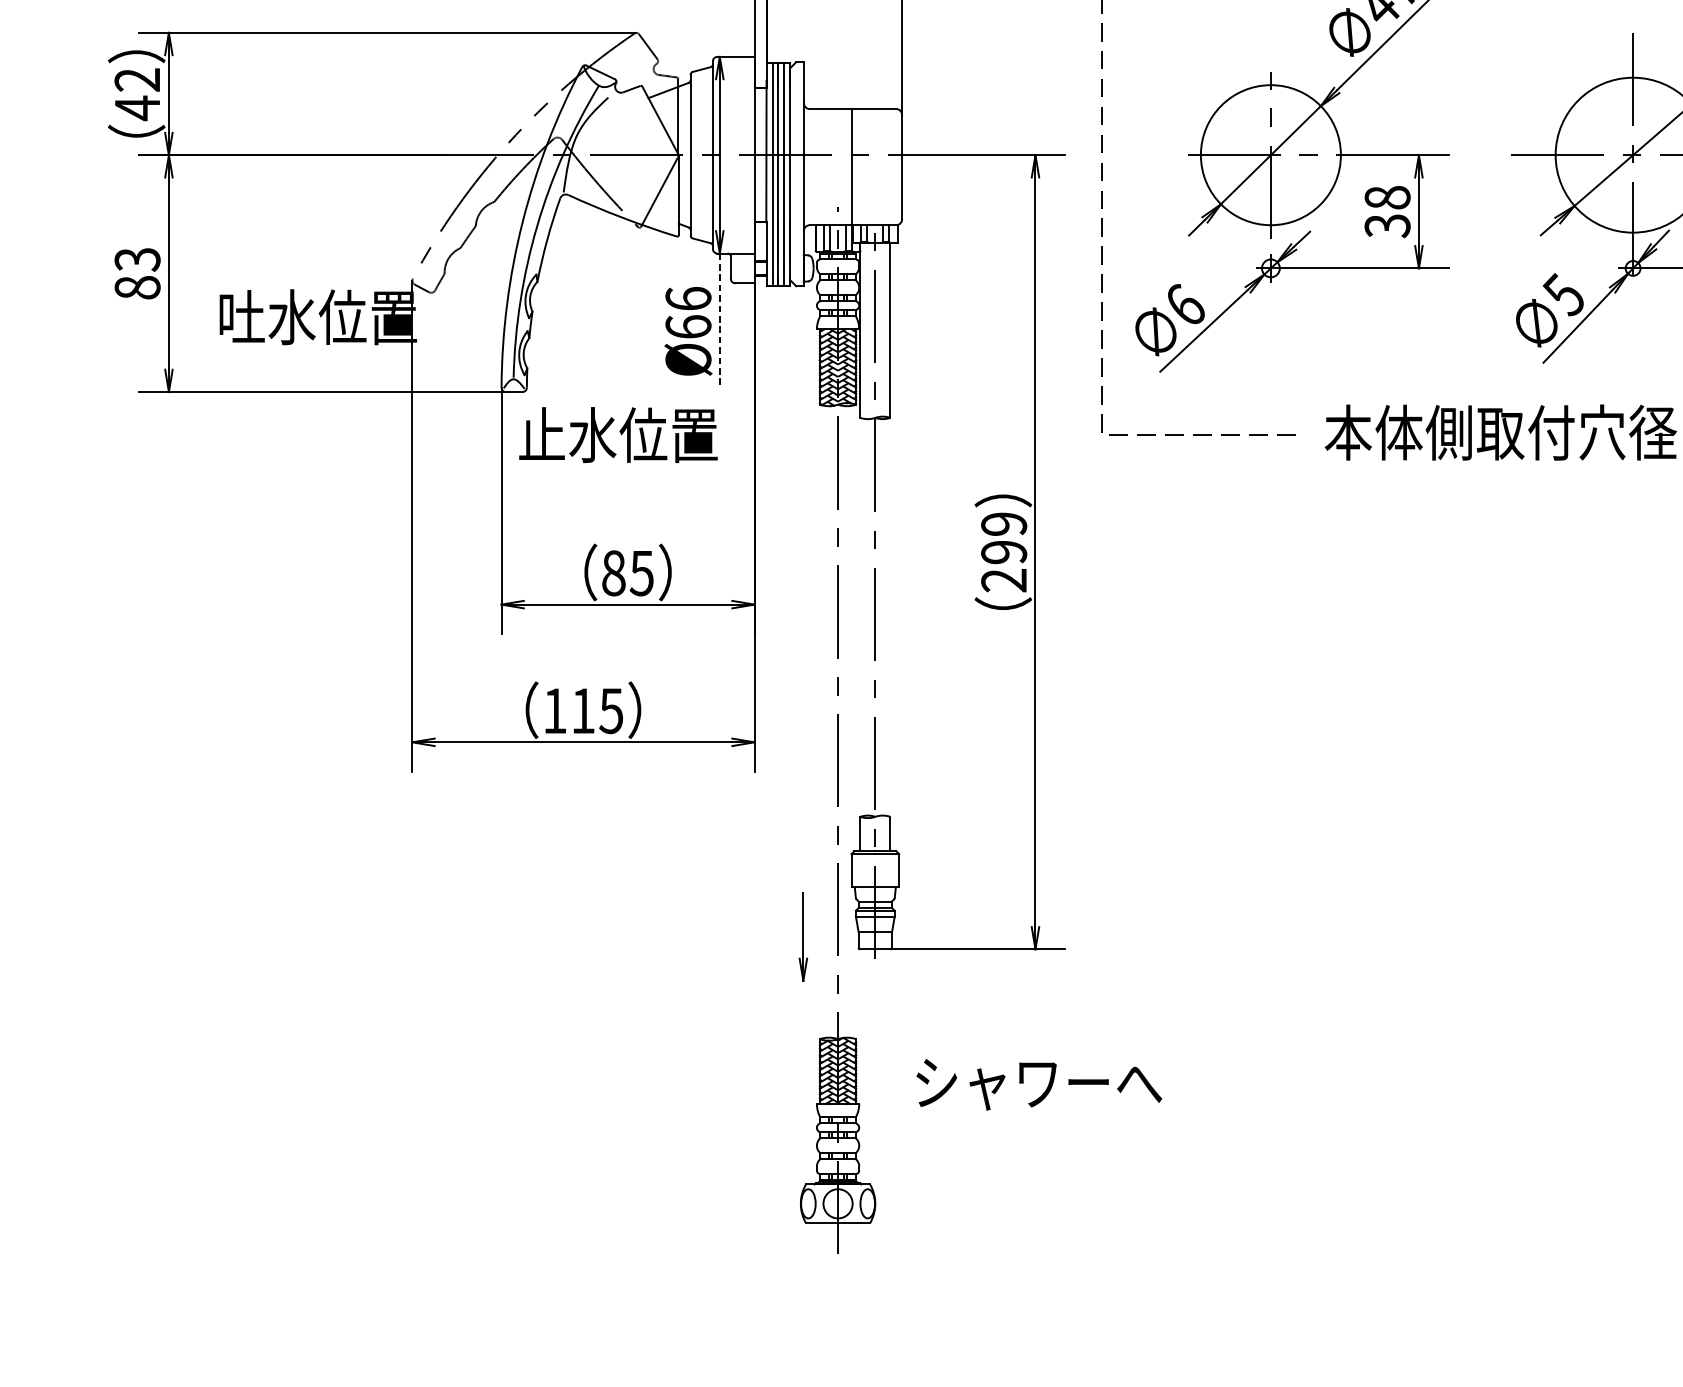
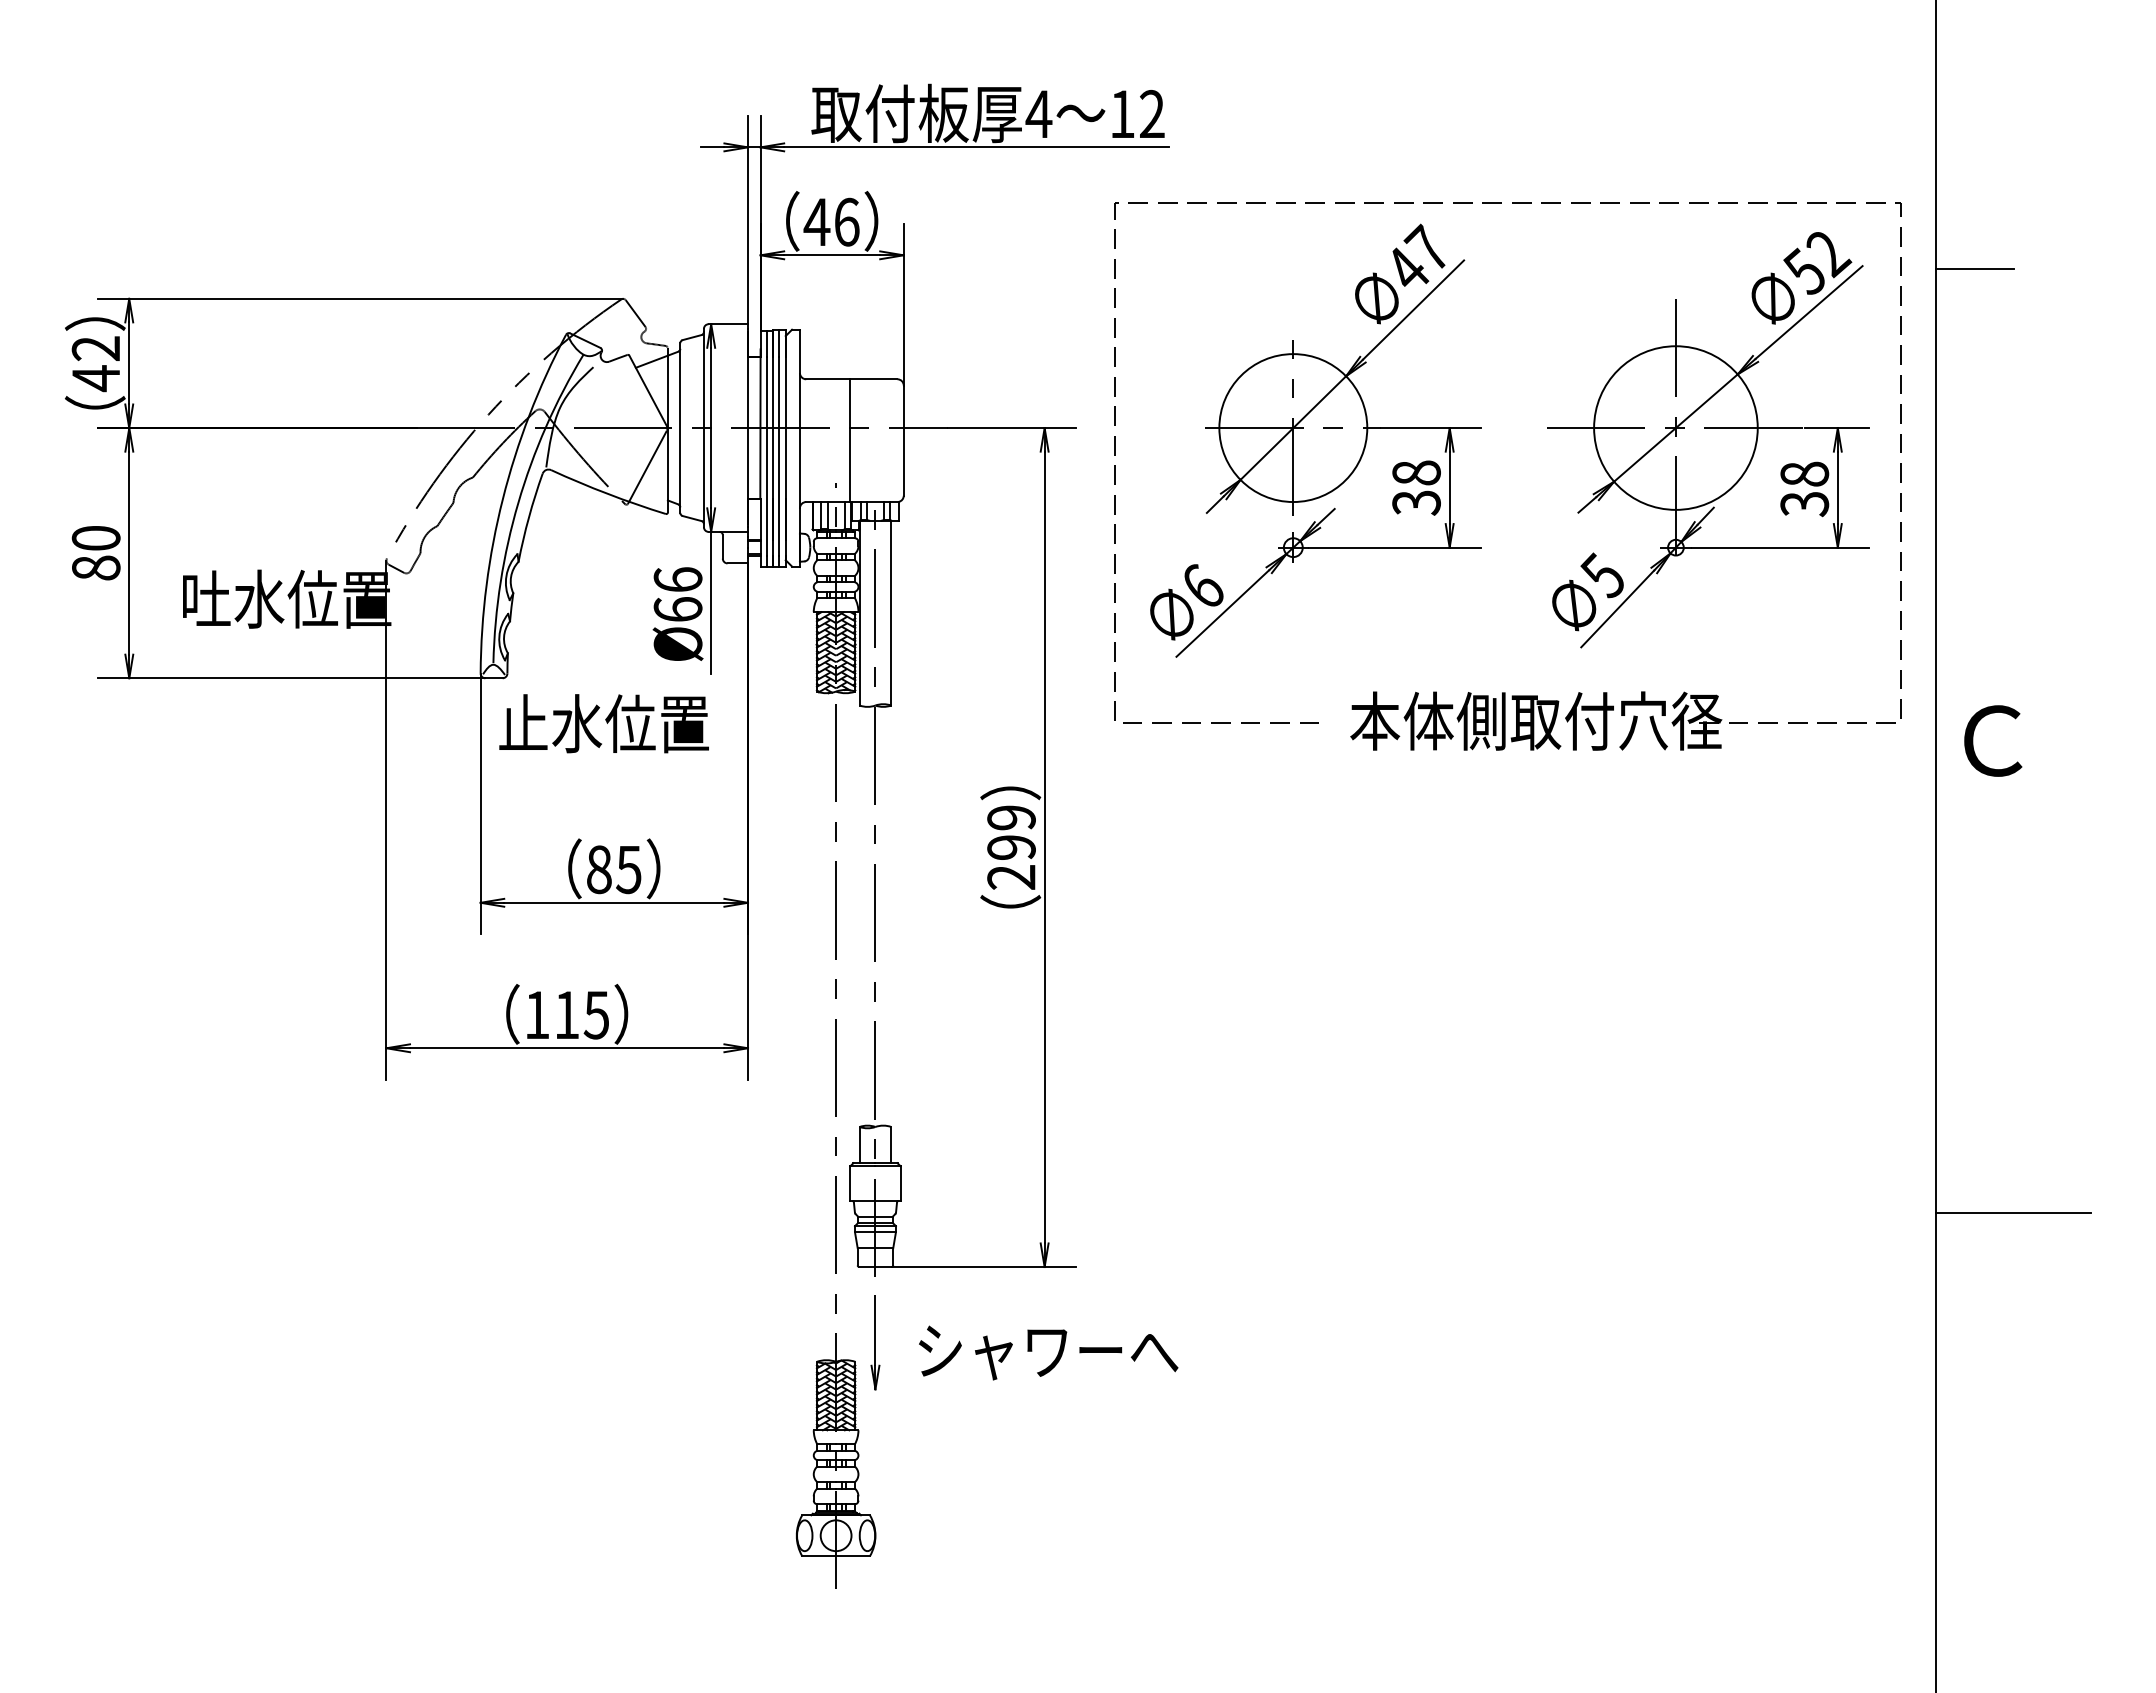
text: (136, 259) -> (95, 538), 83 -> 80
line: (720, 320) -> (711, 602), dashed -> solid
part: (803, 936) -> (875, 1342), moved
text: (1039, 1084) -> (1048, 1352), moved

